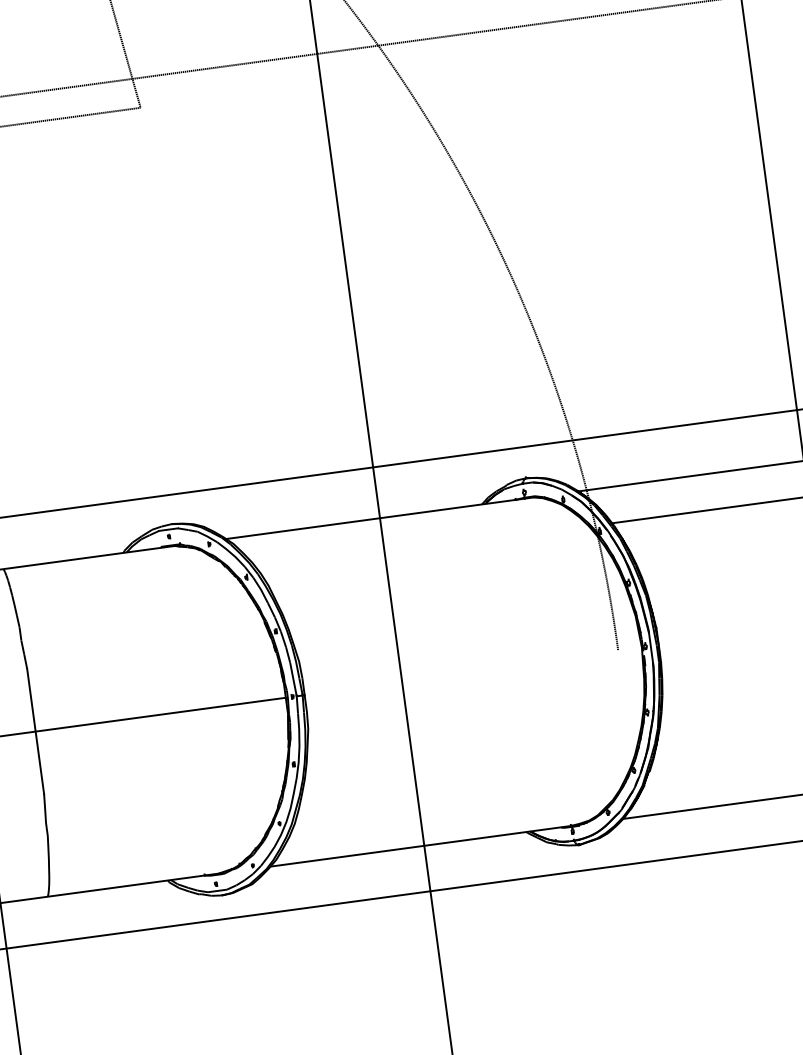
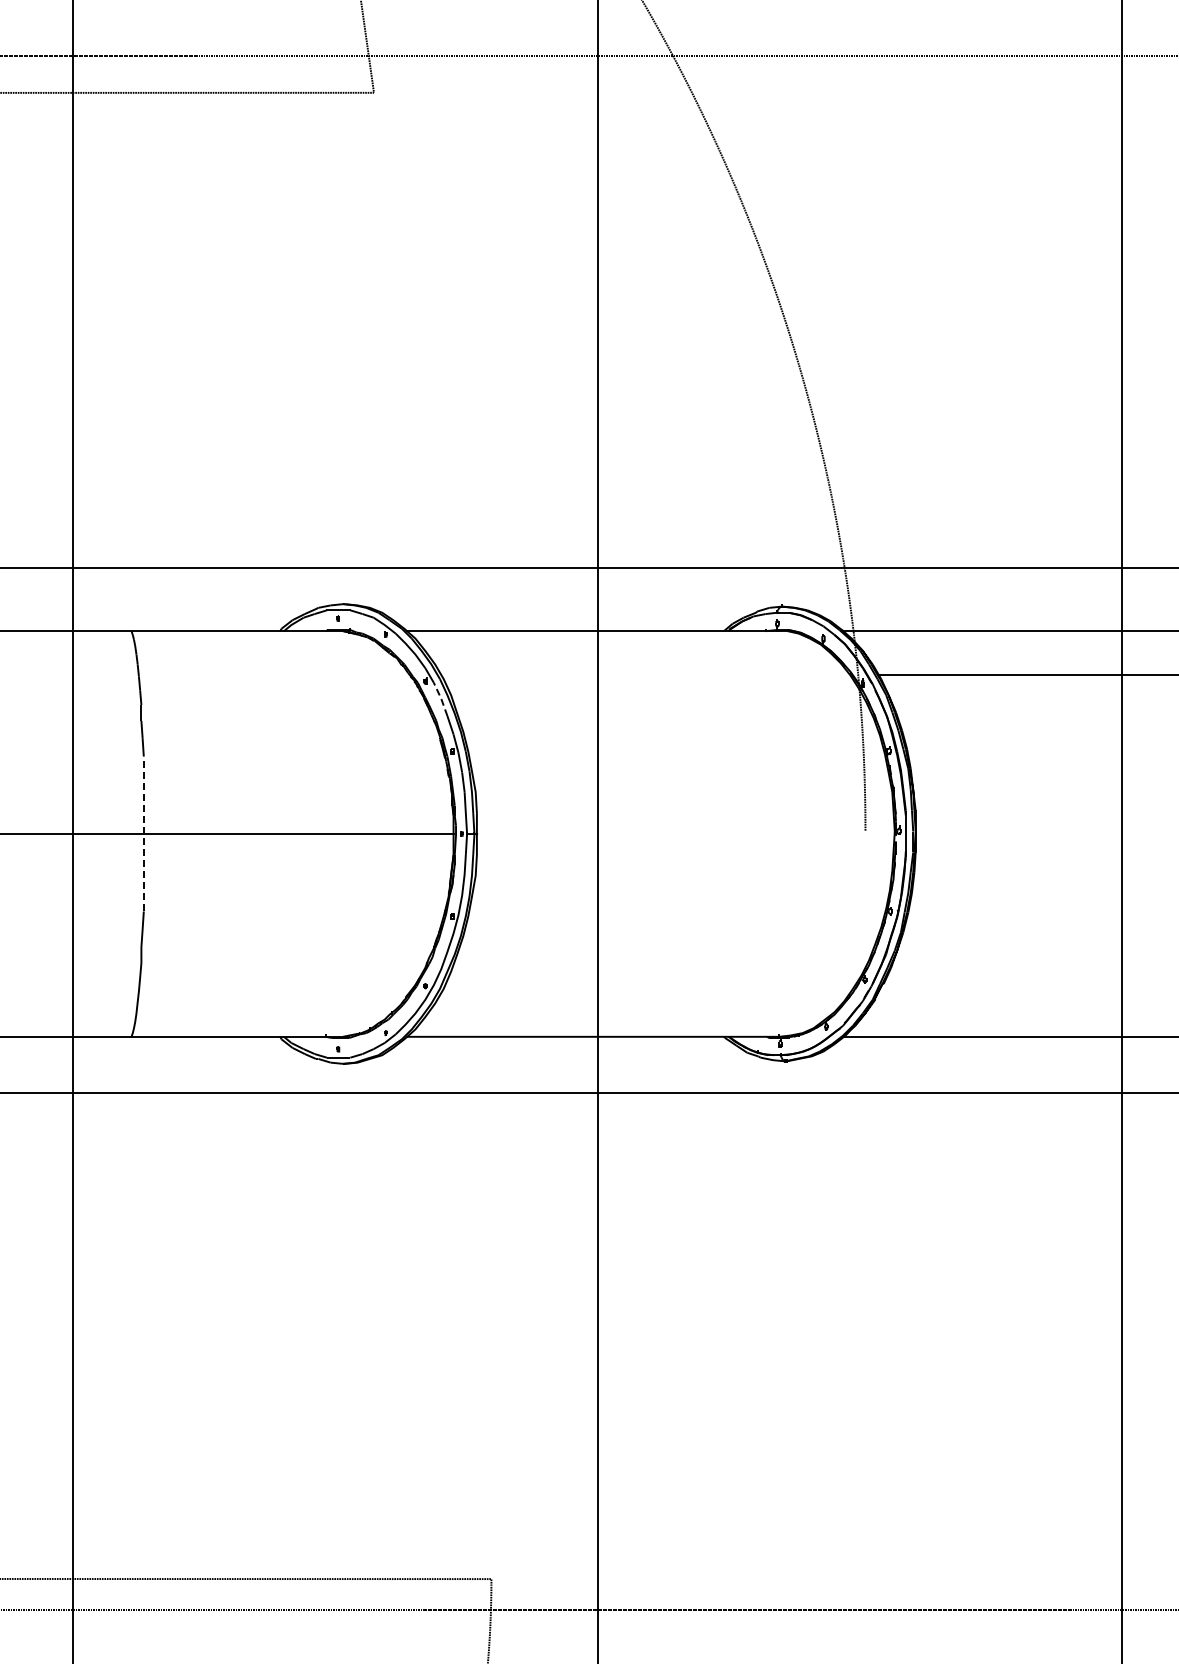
line: (261, 589) -> (441, 698), solid -> dashed
line: (35, 731) -> (143, 833), solid -> dashed

